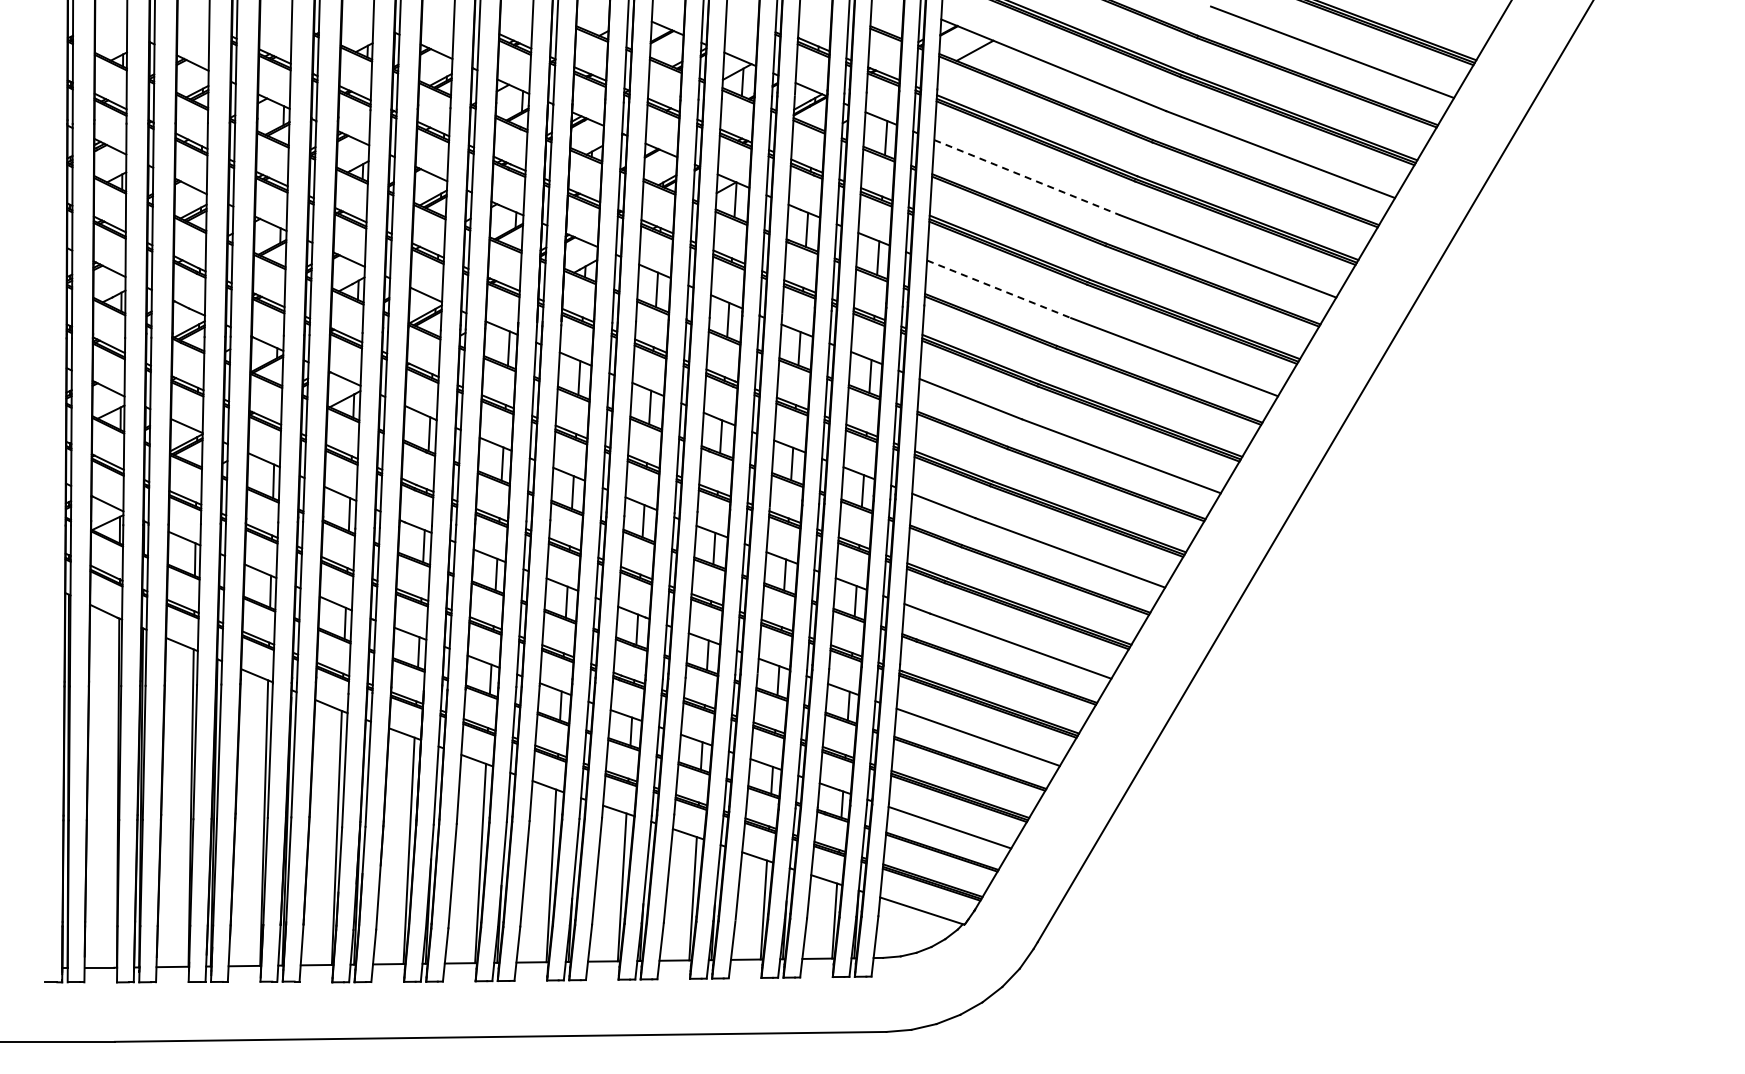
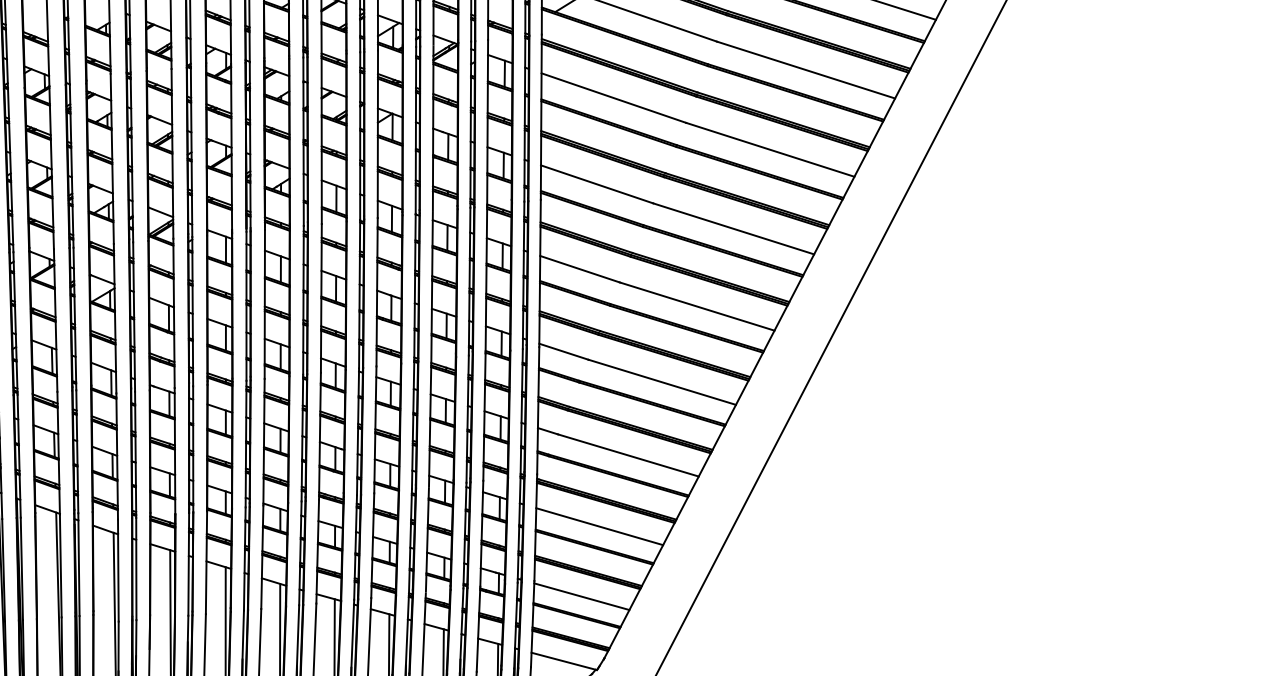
line: (1027, 177) -> (614, 98), dashed -> solid
line: (999, 289) -> (597, 184), dashed -> solid

